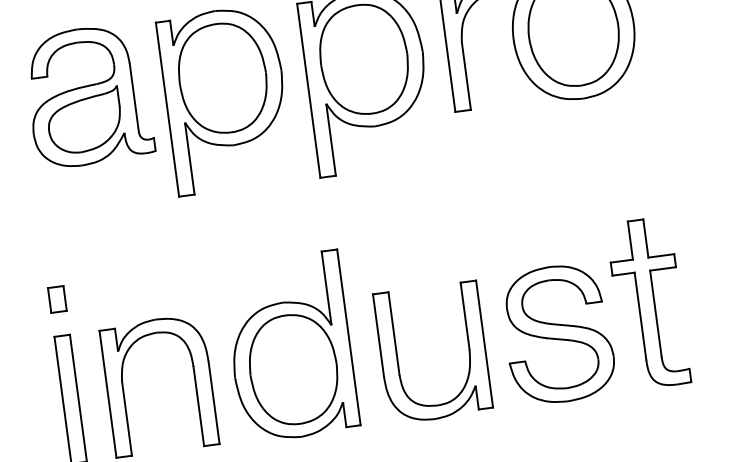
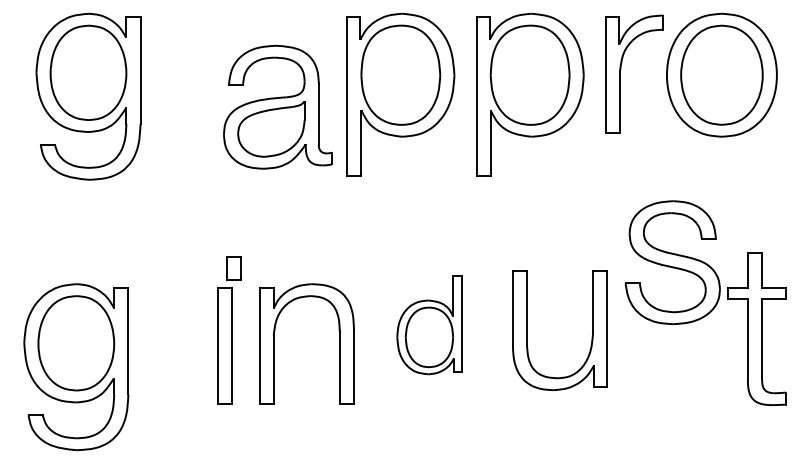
part: (88, 95) -> (277, 106), moved
part: (56, 299) -> (233, 268), moved
part: (557, 334) -> (672, 262), moved
part: (290, 346) -> (429, 324), size x0.6
part: (397, 357) -> (527, 330), moved

